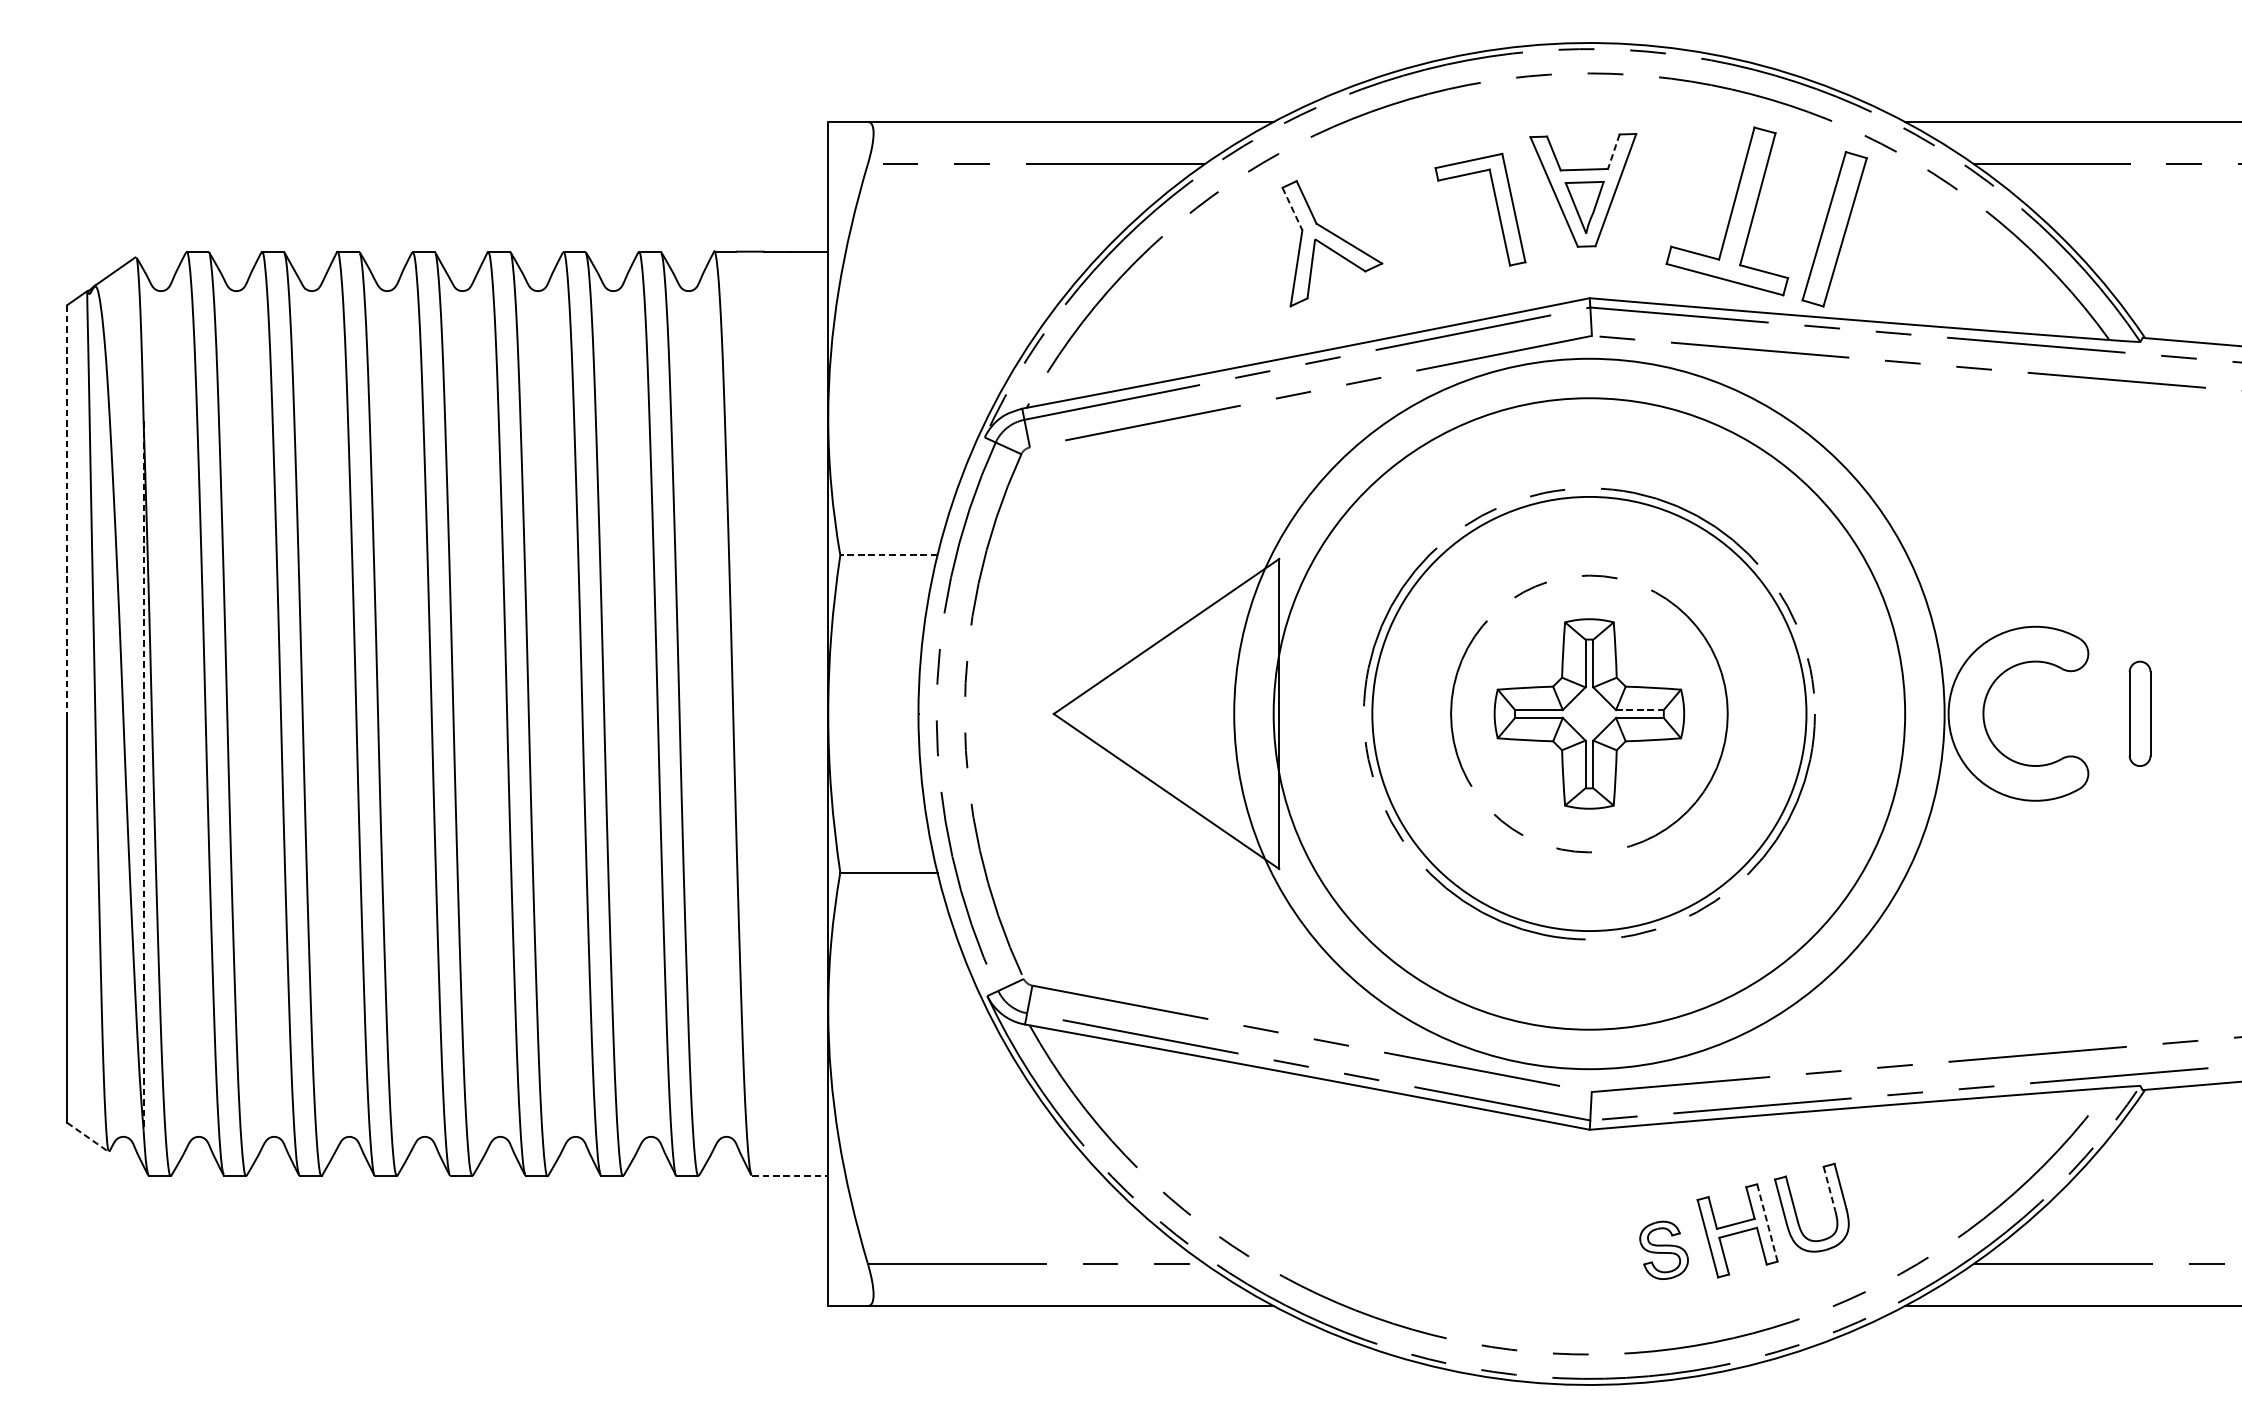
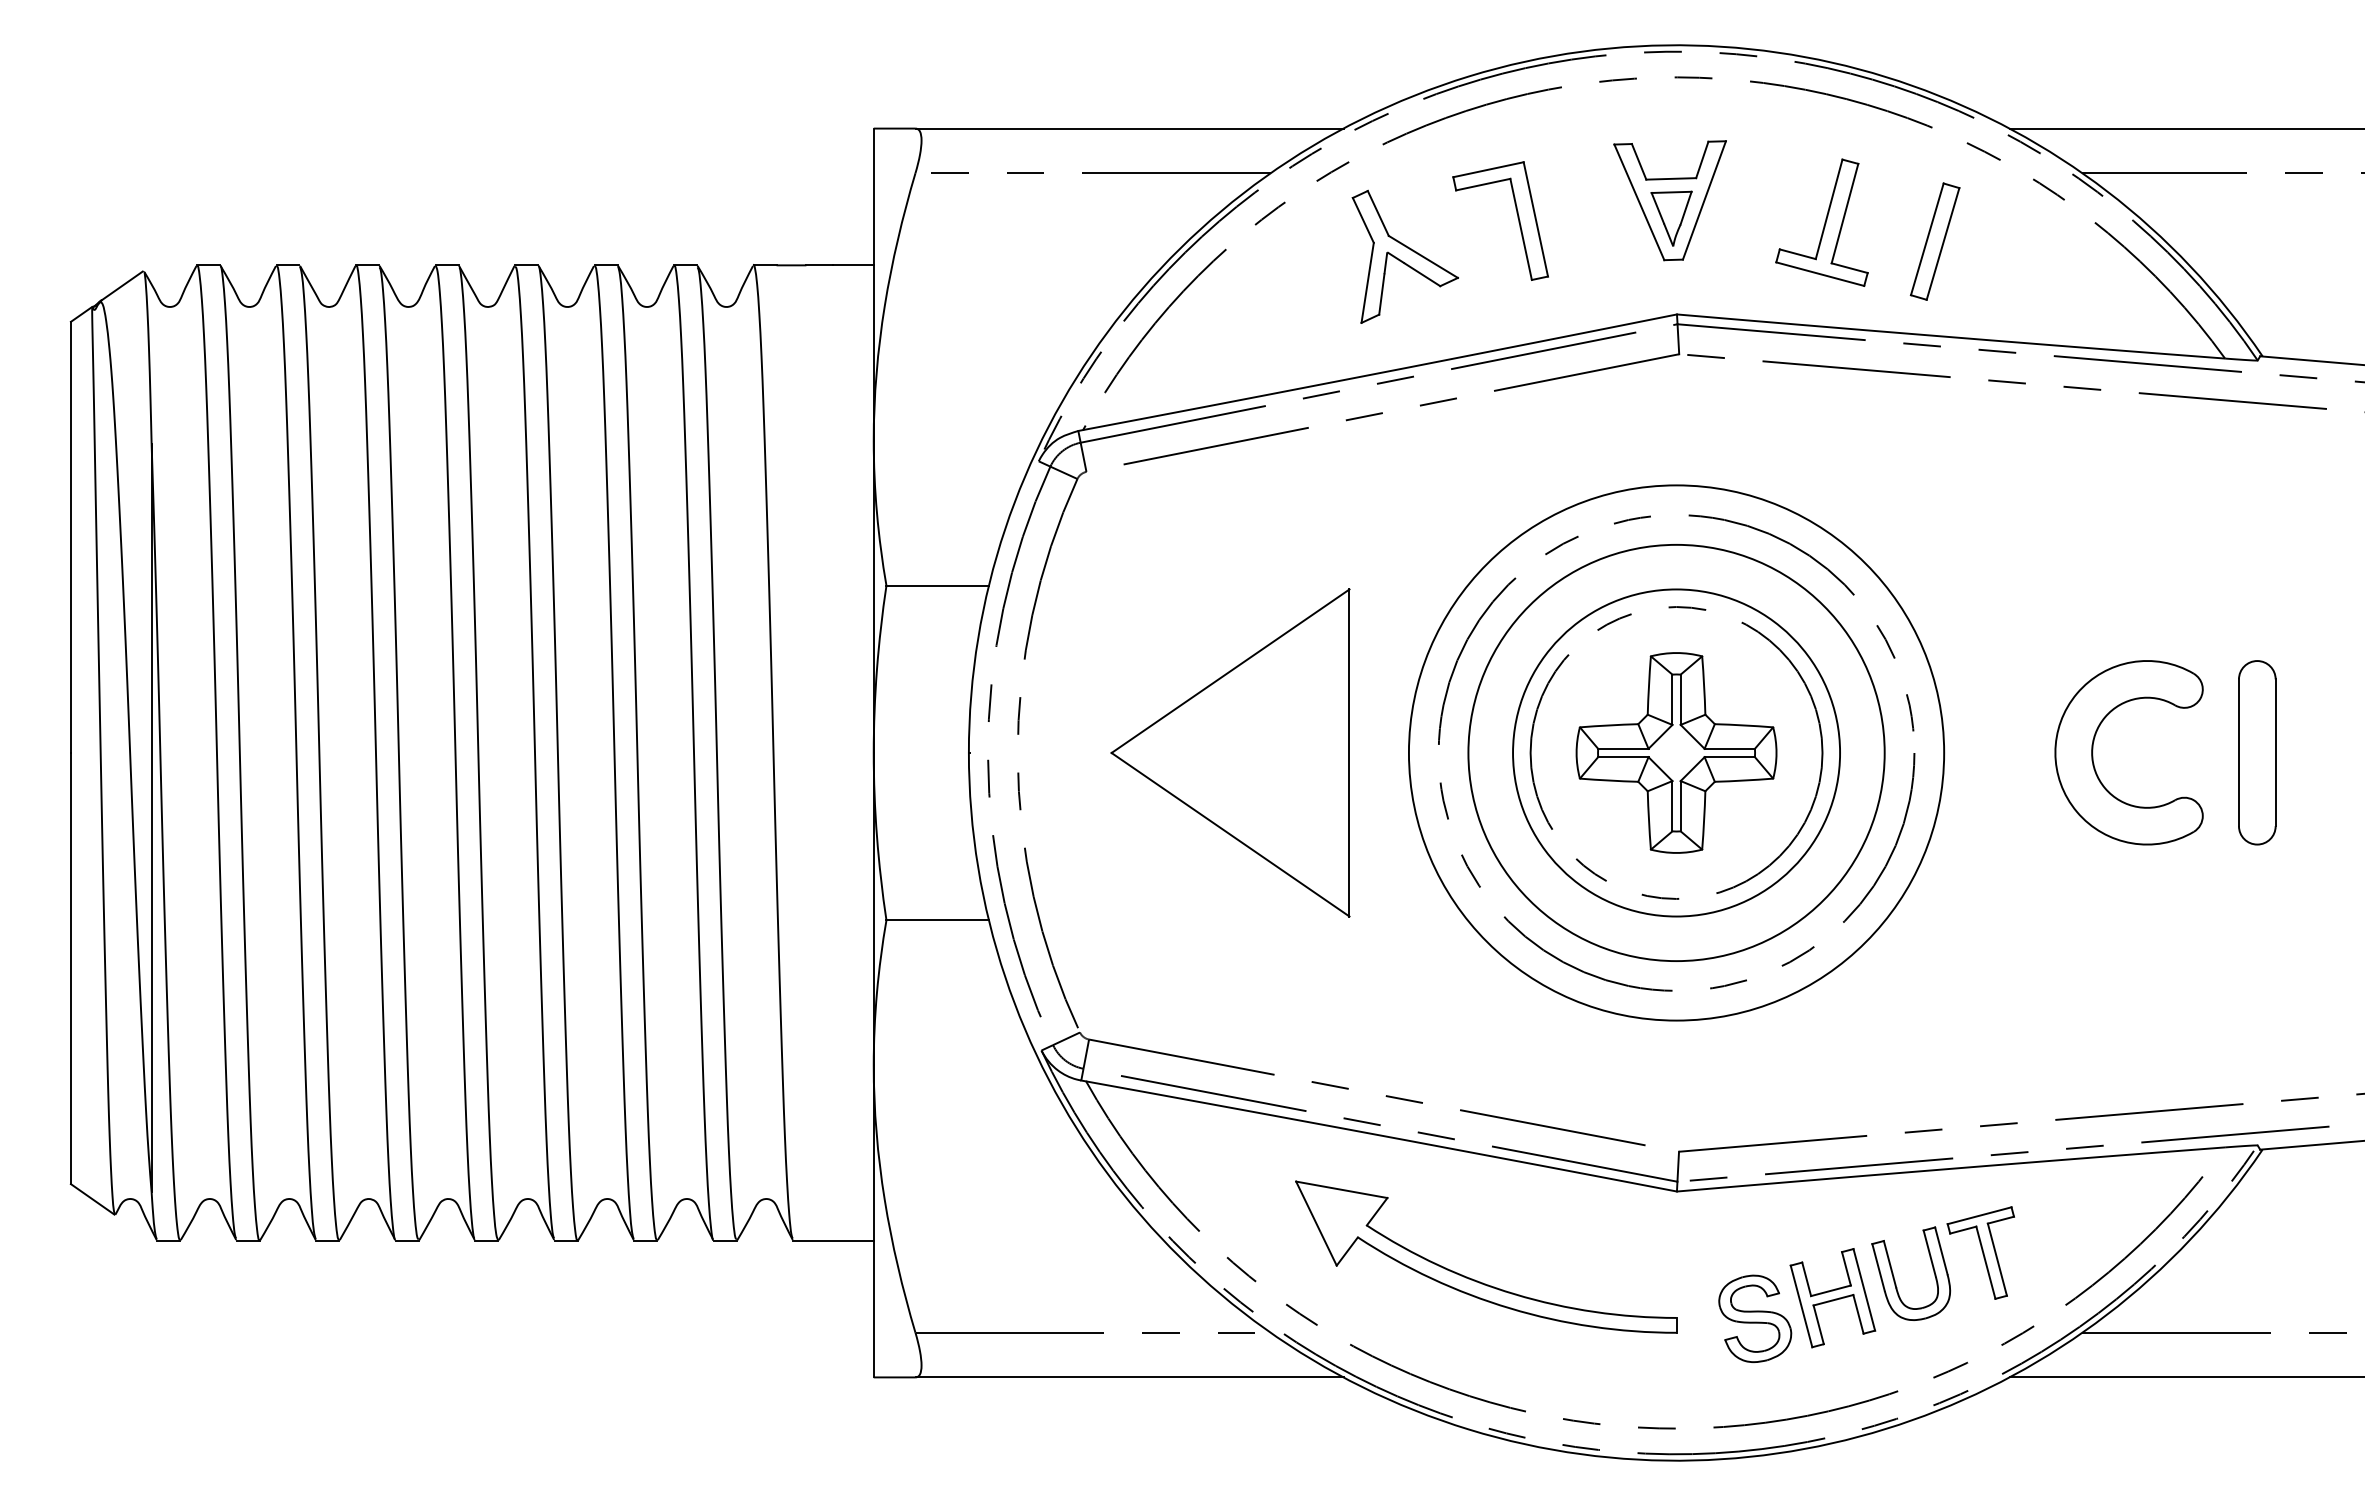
line: (1614, 152) -> (1702, 160), dashed -> solid
part: (1496, 207) -> (1517, 218), moved
line: (1292, 209) -> (1363, 220), dashed -> solid
part: (1726, 211) -> (1821, 222), size x0.71
part: (1833, 229) -> (1934, 241), size x0.71
line: (66, 509) -> (70, 537), dashed -> solid
line: (888, 555) -> (937, 585), dashed -> solid
line: (1640, 709) -> (1730, 748), dashed -> solid
circle: (1589, 713) -> (1676, 752), size x0.62
circle: (1589, 713) -> (1676, 752), size x0.71
circle: (1589, 713) -> (1676, 752), size x0.71
part: (2140, 713) -> (2257, 752), size x1.67
line: (143, 776) -> (151, 818), dashed -> solid
line: (87, 1137) -> (92, 1199), dashed -> solid
line: (791, 1176) -> (834, 1240), dashed -> solid
part: (1877, 1187) -> (1980, 1252), added
line: (1829, 1189) -> (1929, 1254), dashed -> solid
part: (1398, 1213) -> (1475, 1279), added
line: (1767, 1222) -> (1864, 1289), dashed -> solid
part: (1664, 1250) -> (1755, 1318), size x1.43

